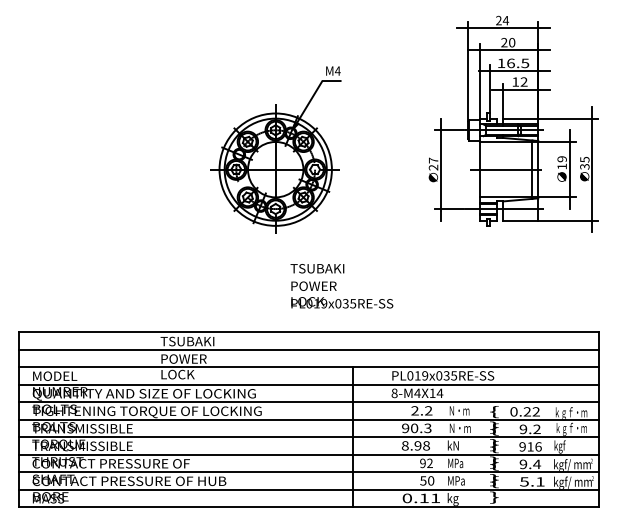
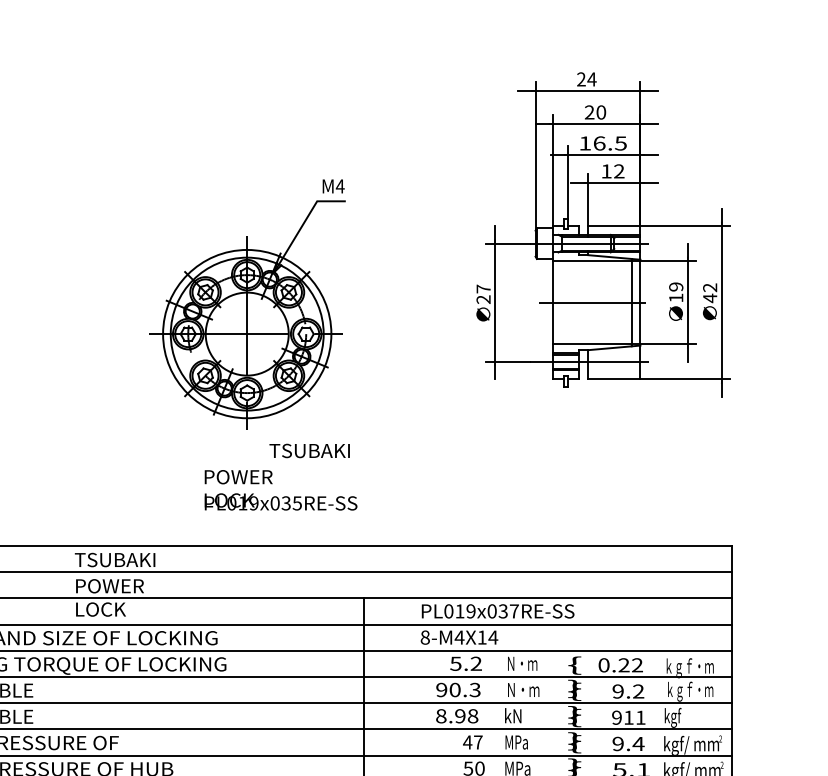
part: (275, 149) -> (246, 303), moved
text: (584, 162) -> (709, 291), 35 -> 42
text: (342, 294) -> (281, 489), moved
text: (454, 375) -> (514, 610), PL019x035RE-SS -> PL019x037RE-SS
text: (414, 410) -> (455, 663), 2.2 -> 5.2
text: (538, 446) -> (640, 717), 916 -> 911
text: (425, 463) -> (471, 742), 92 -> 47

